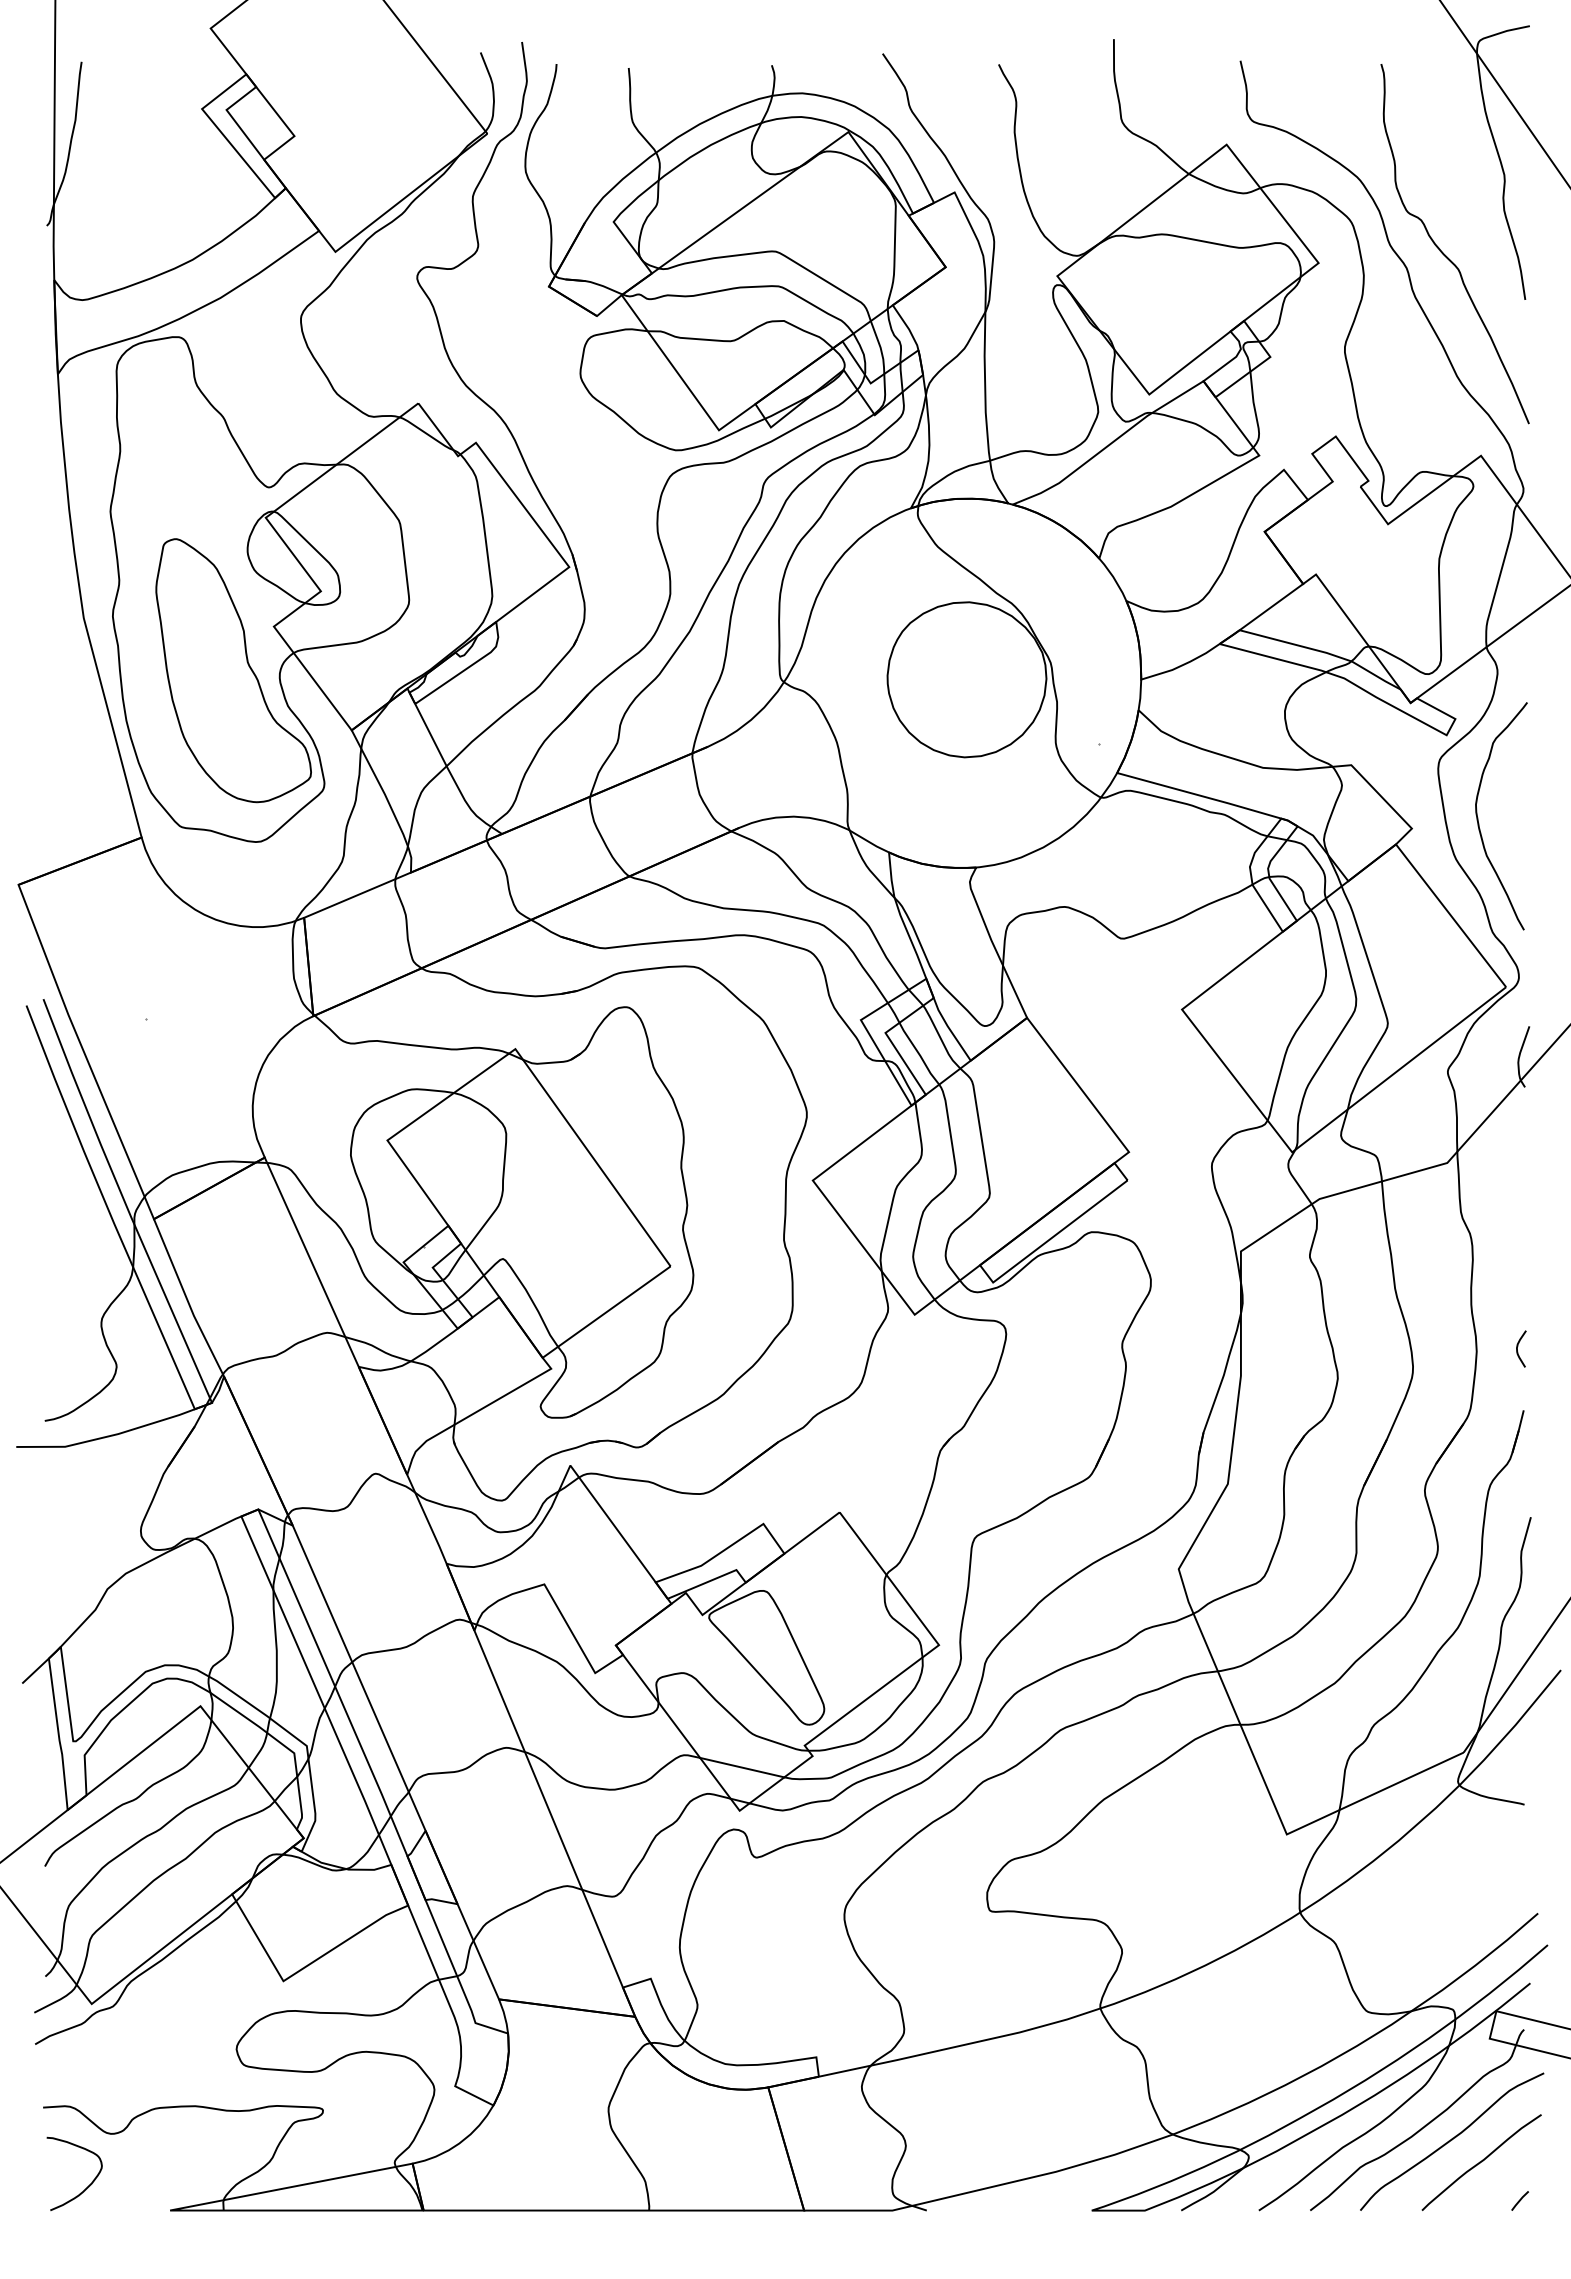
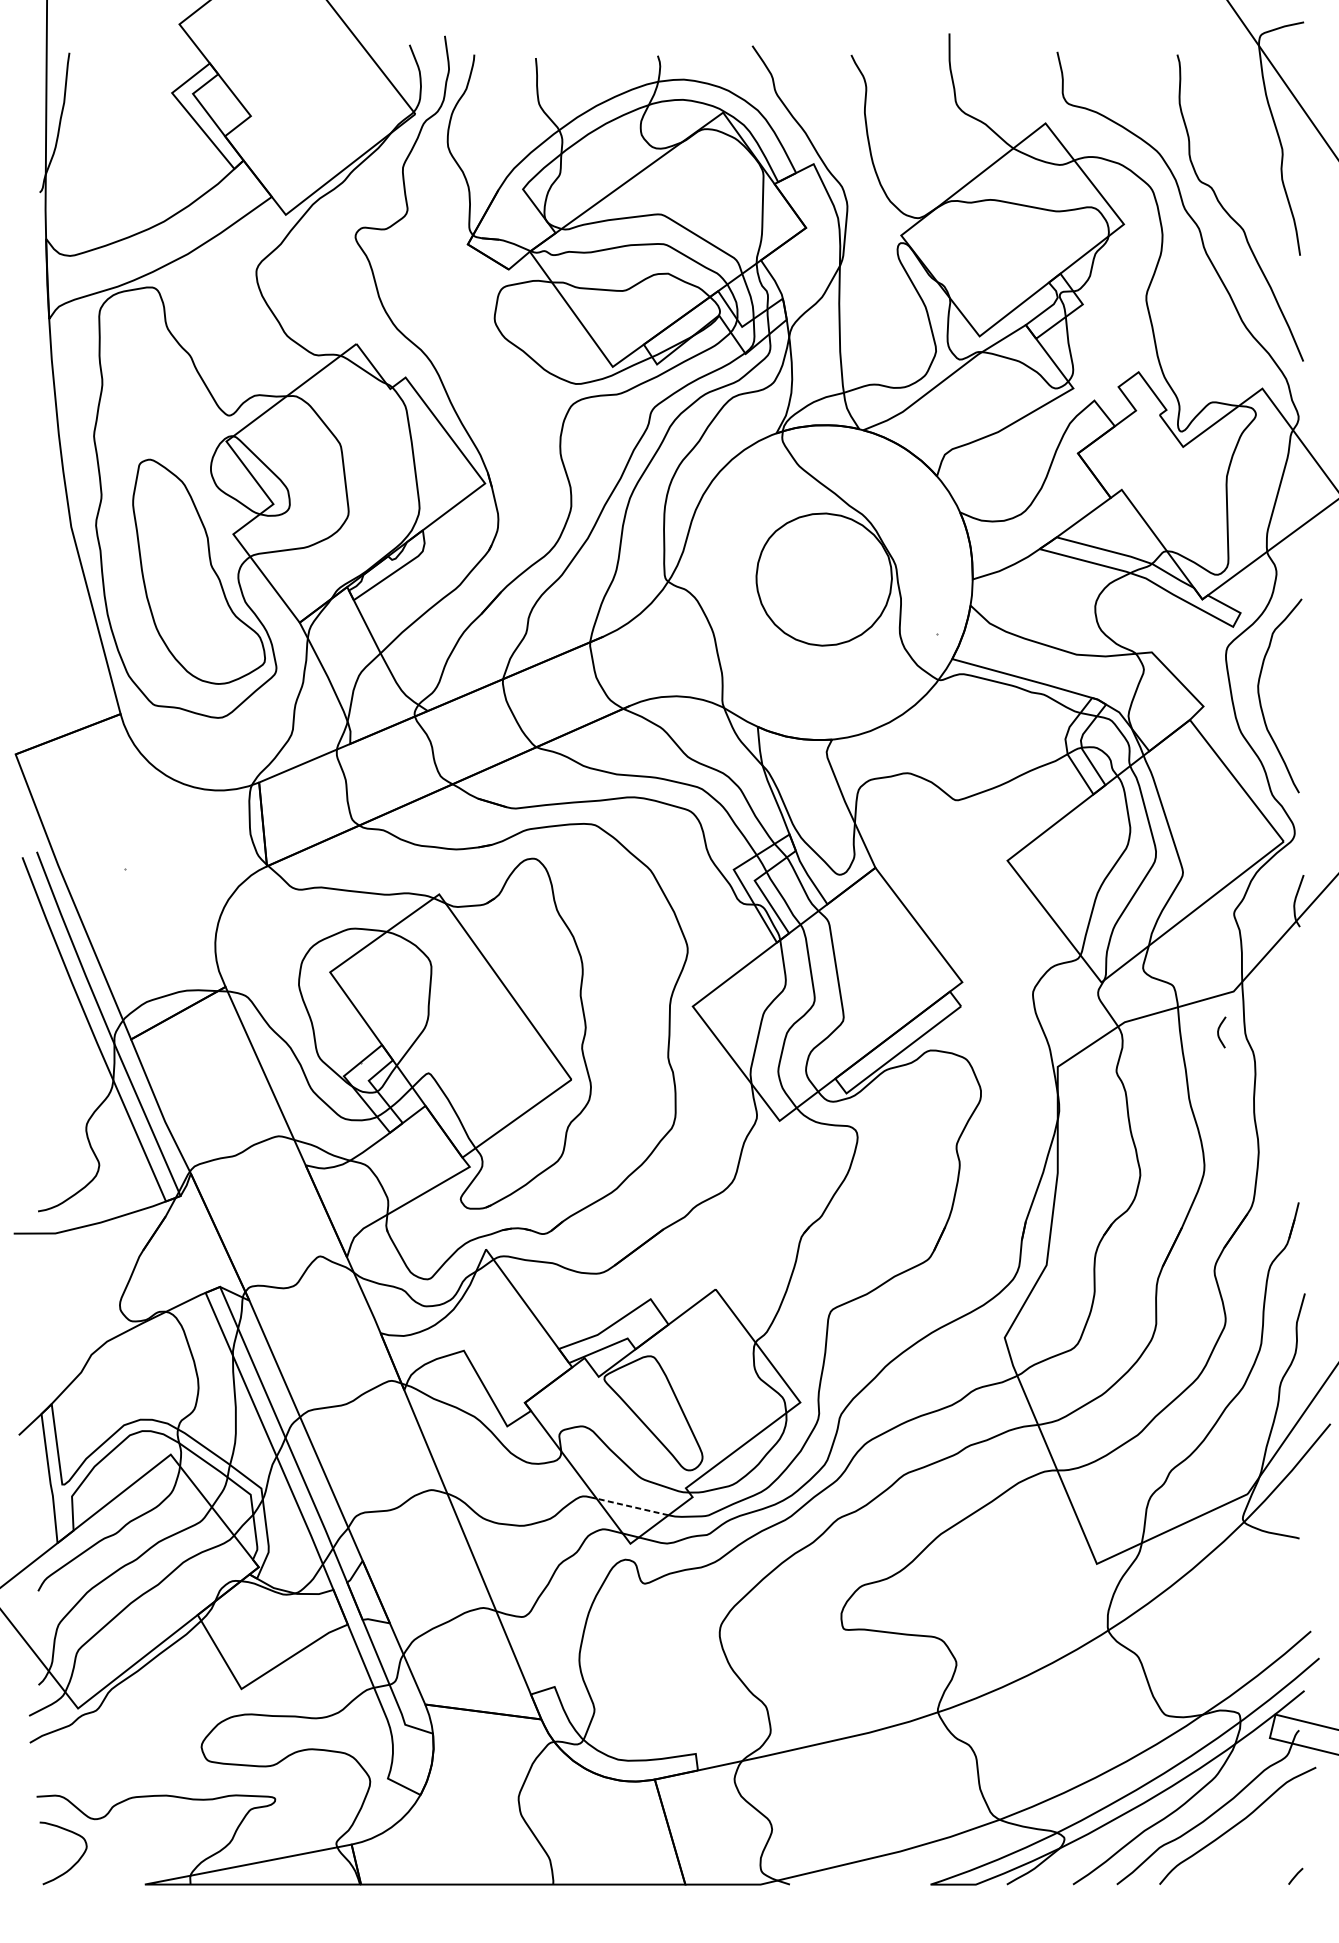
curve: (1518, 1346) -> (1219, 1030), moved
line: (741, 1767) -> (631, 1506), solid -> dashed
curve: (1481, 2162) -> (1262, 1843), removed

